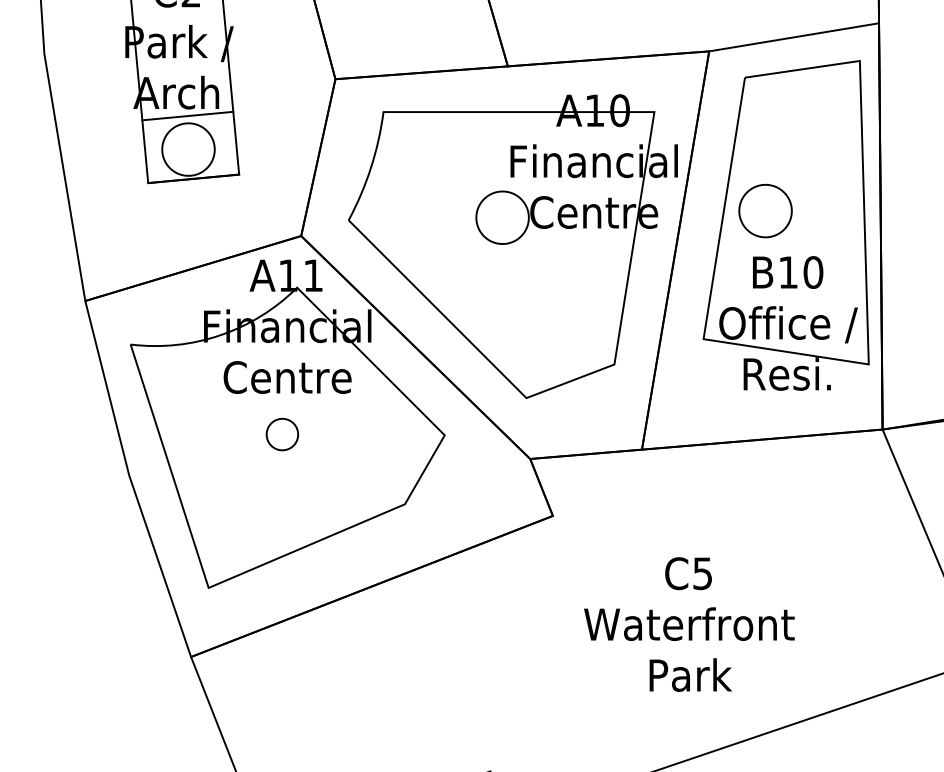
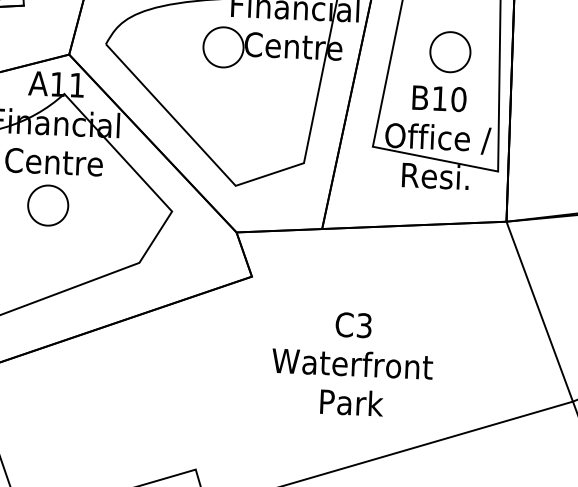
part: (765, 210) -> (450, 51), moved
part: (282, 434) -> (48, 205), size x1.67
text: (703, 573) -> (364, 325), C5 -> C3

